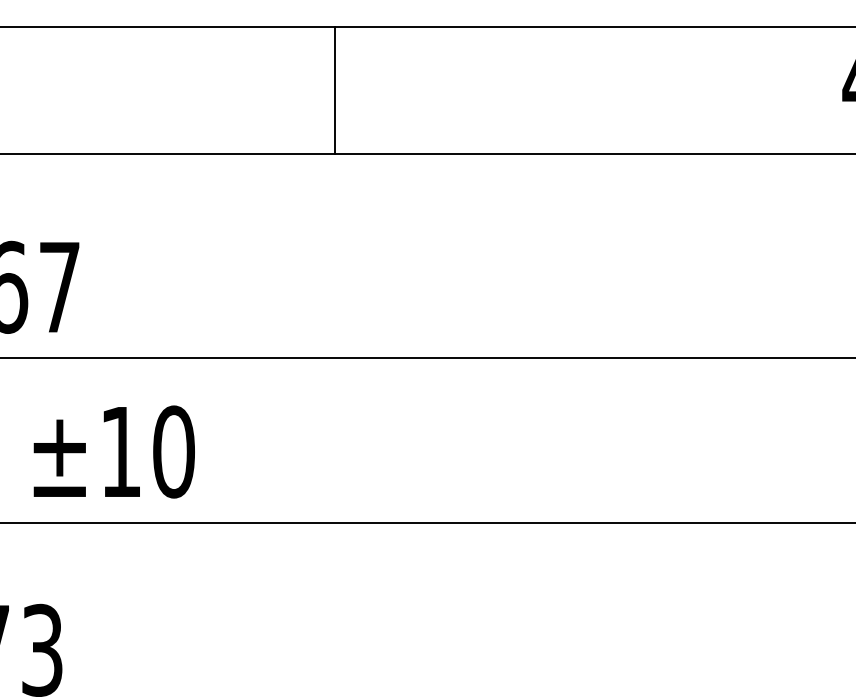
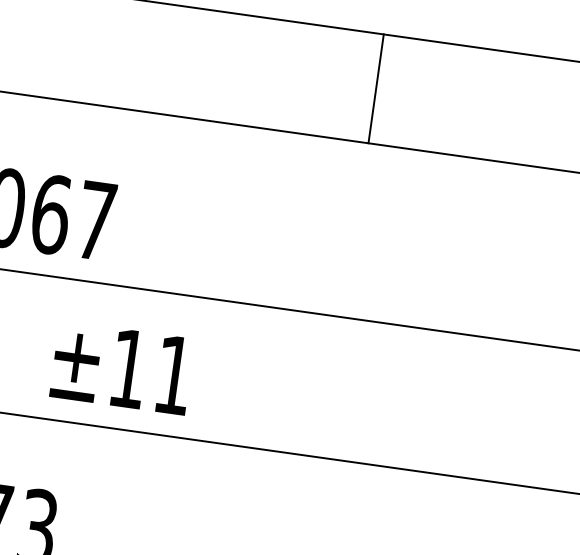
line: (334, 90) -> (375, 88), moved
text: (173, 451) -> (173, 374), ±10 -> ±11

